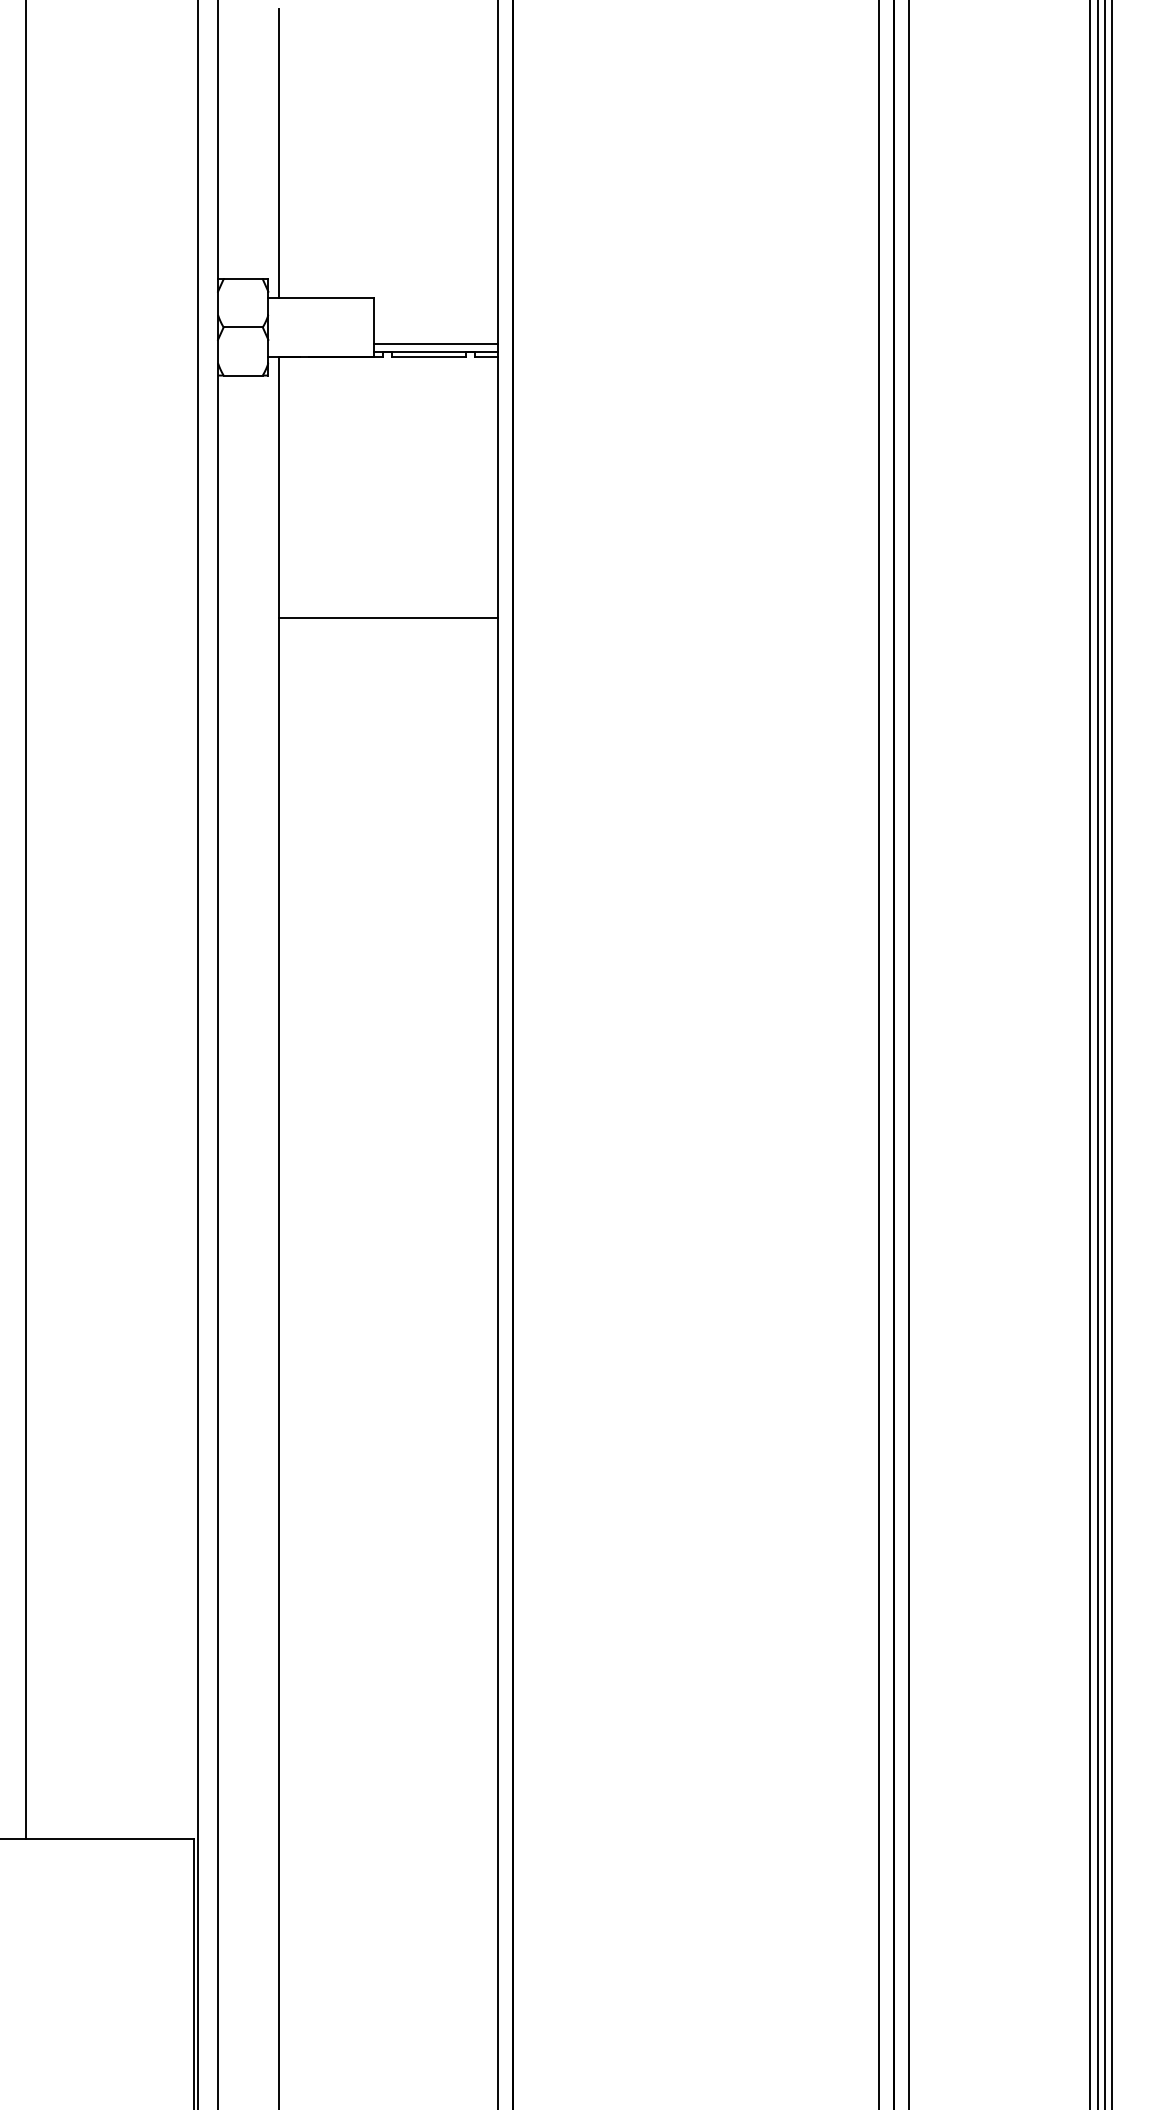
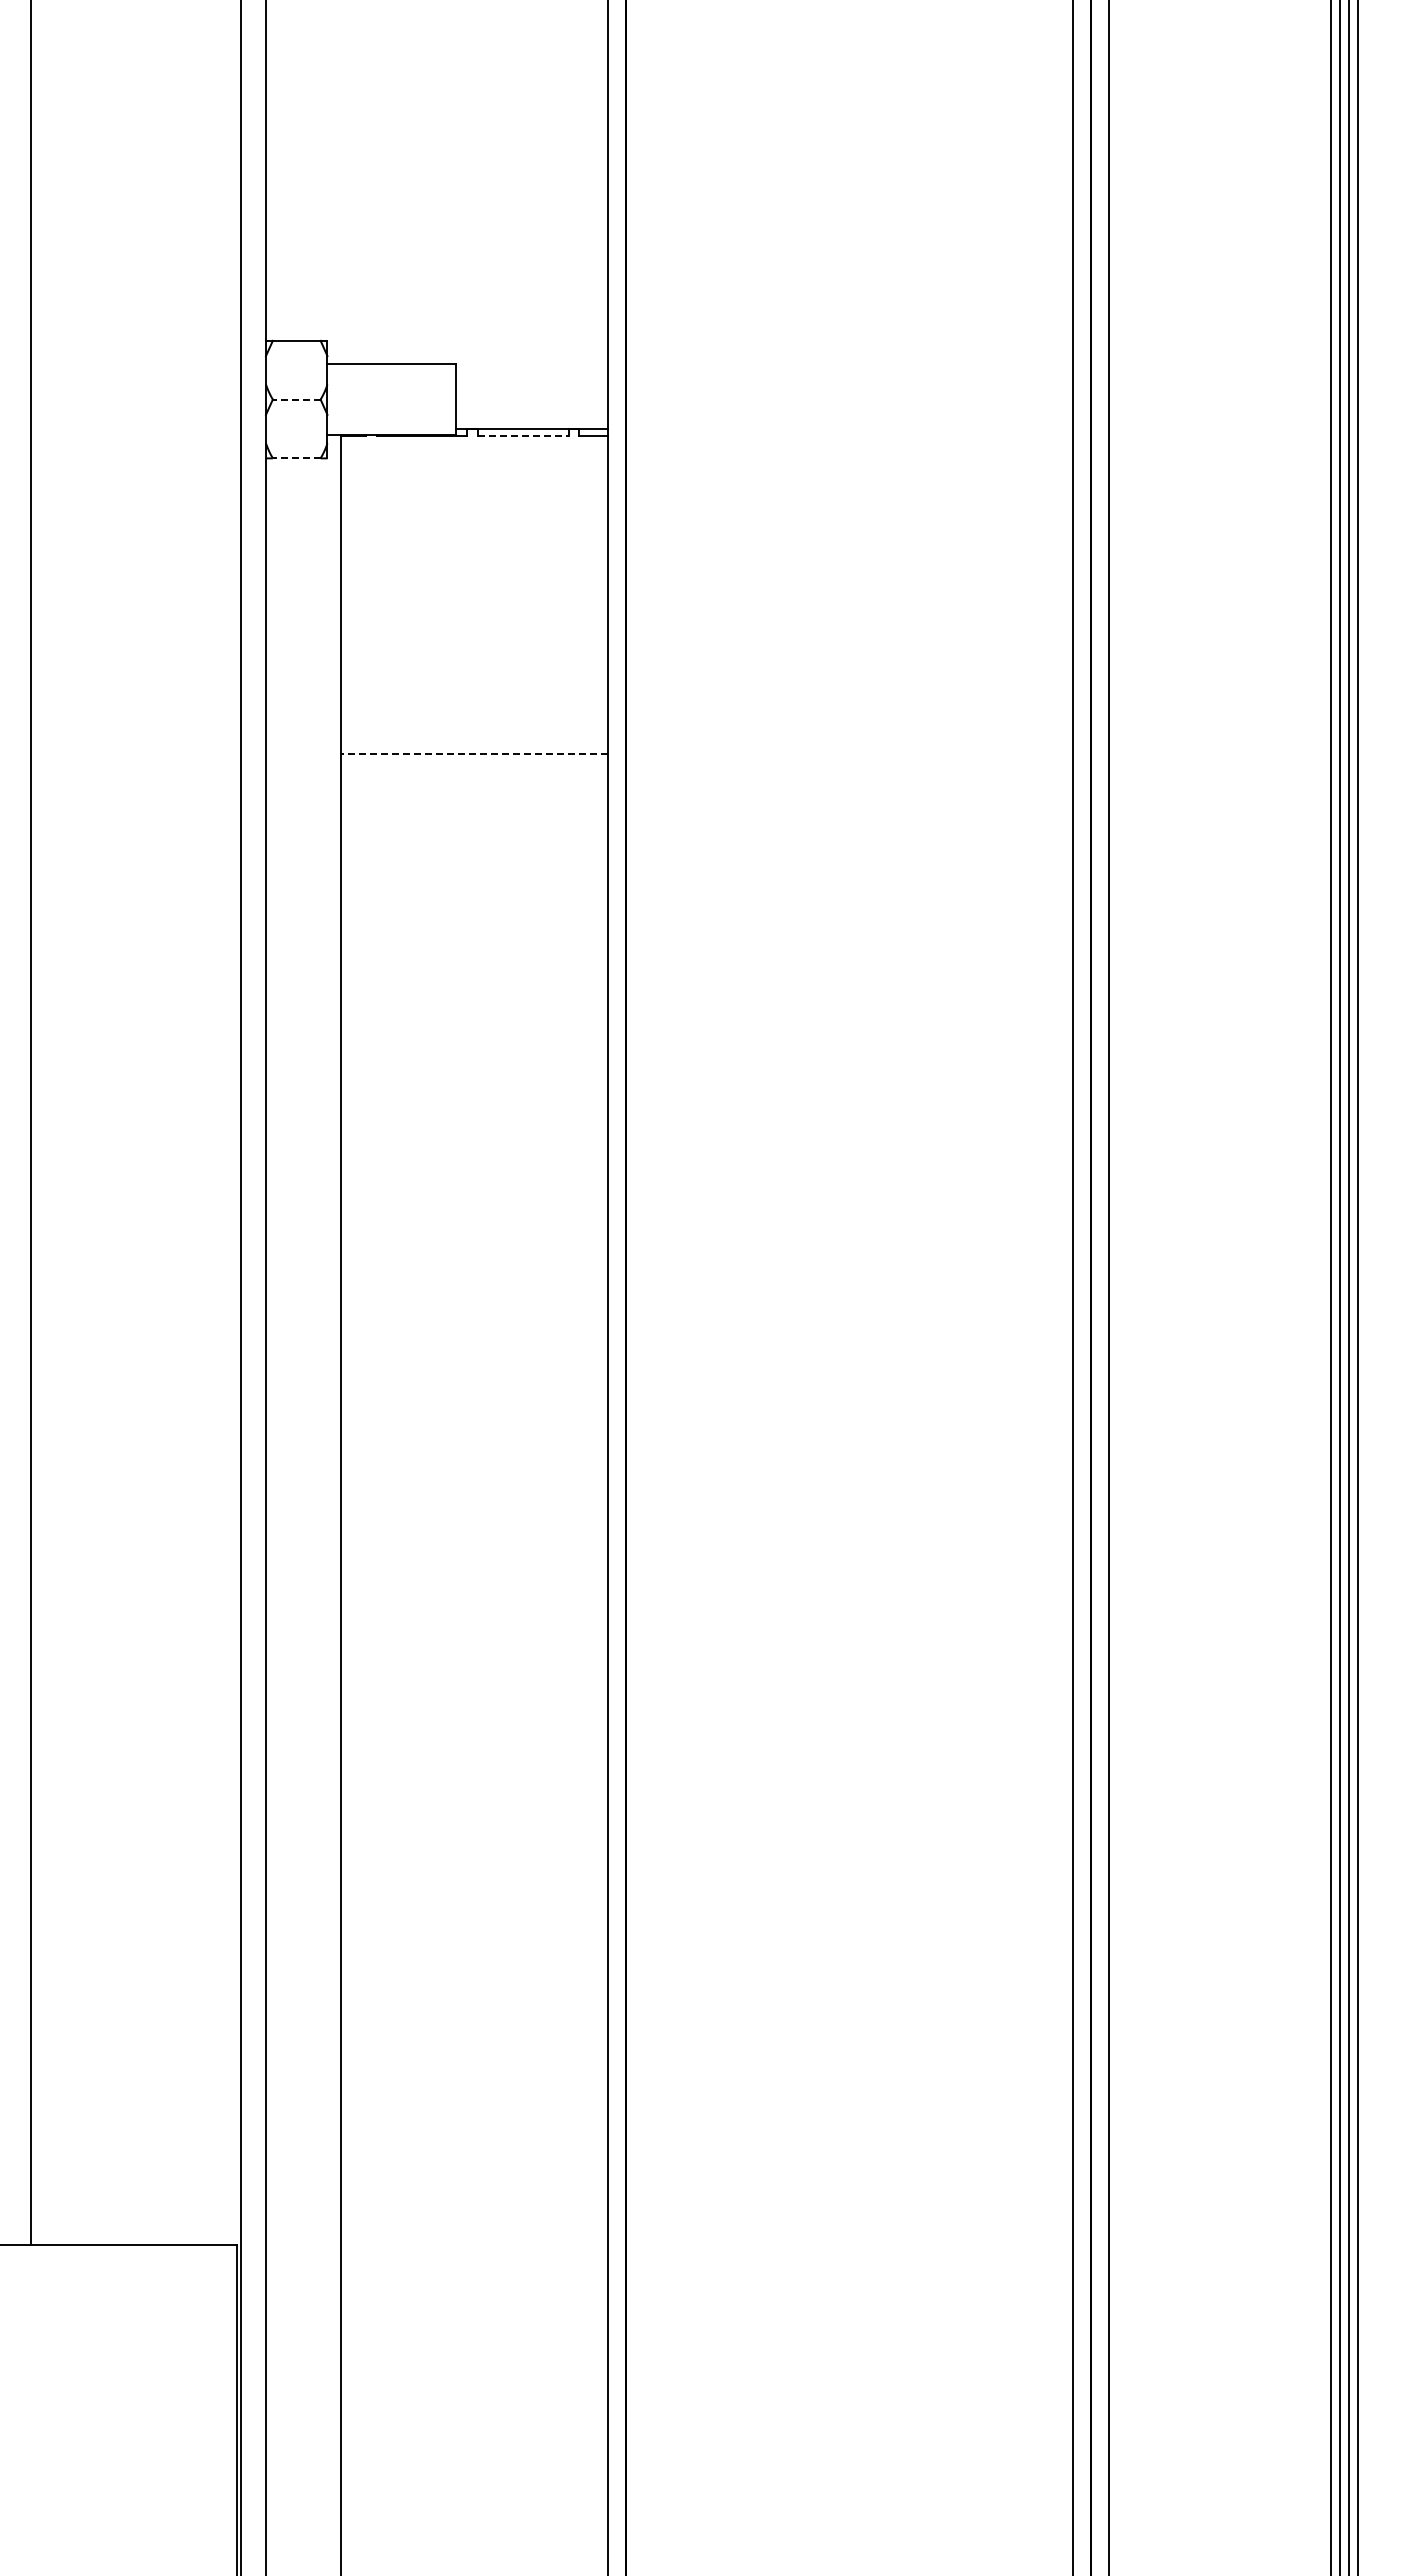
line: (279, 152) -> (340, 186), removed
line: (243, 327) -> (296, 399), solid -> dashed
line: (435, 344) -> (531, 420), removed
line: (428, 356) -> (523, 435), solid -> dashed
line: (243, 375) -> (296, 458), solid -> dashed
line: (387, 618) -> (473, 754), solid -> dashed

